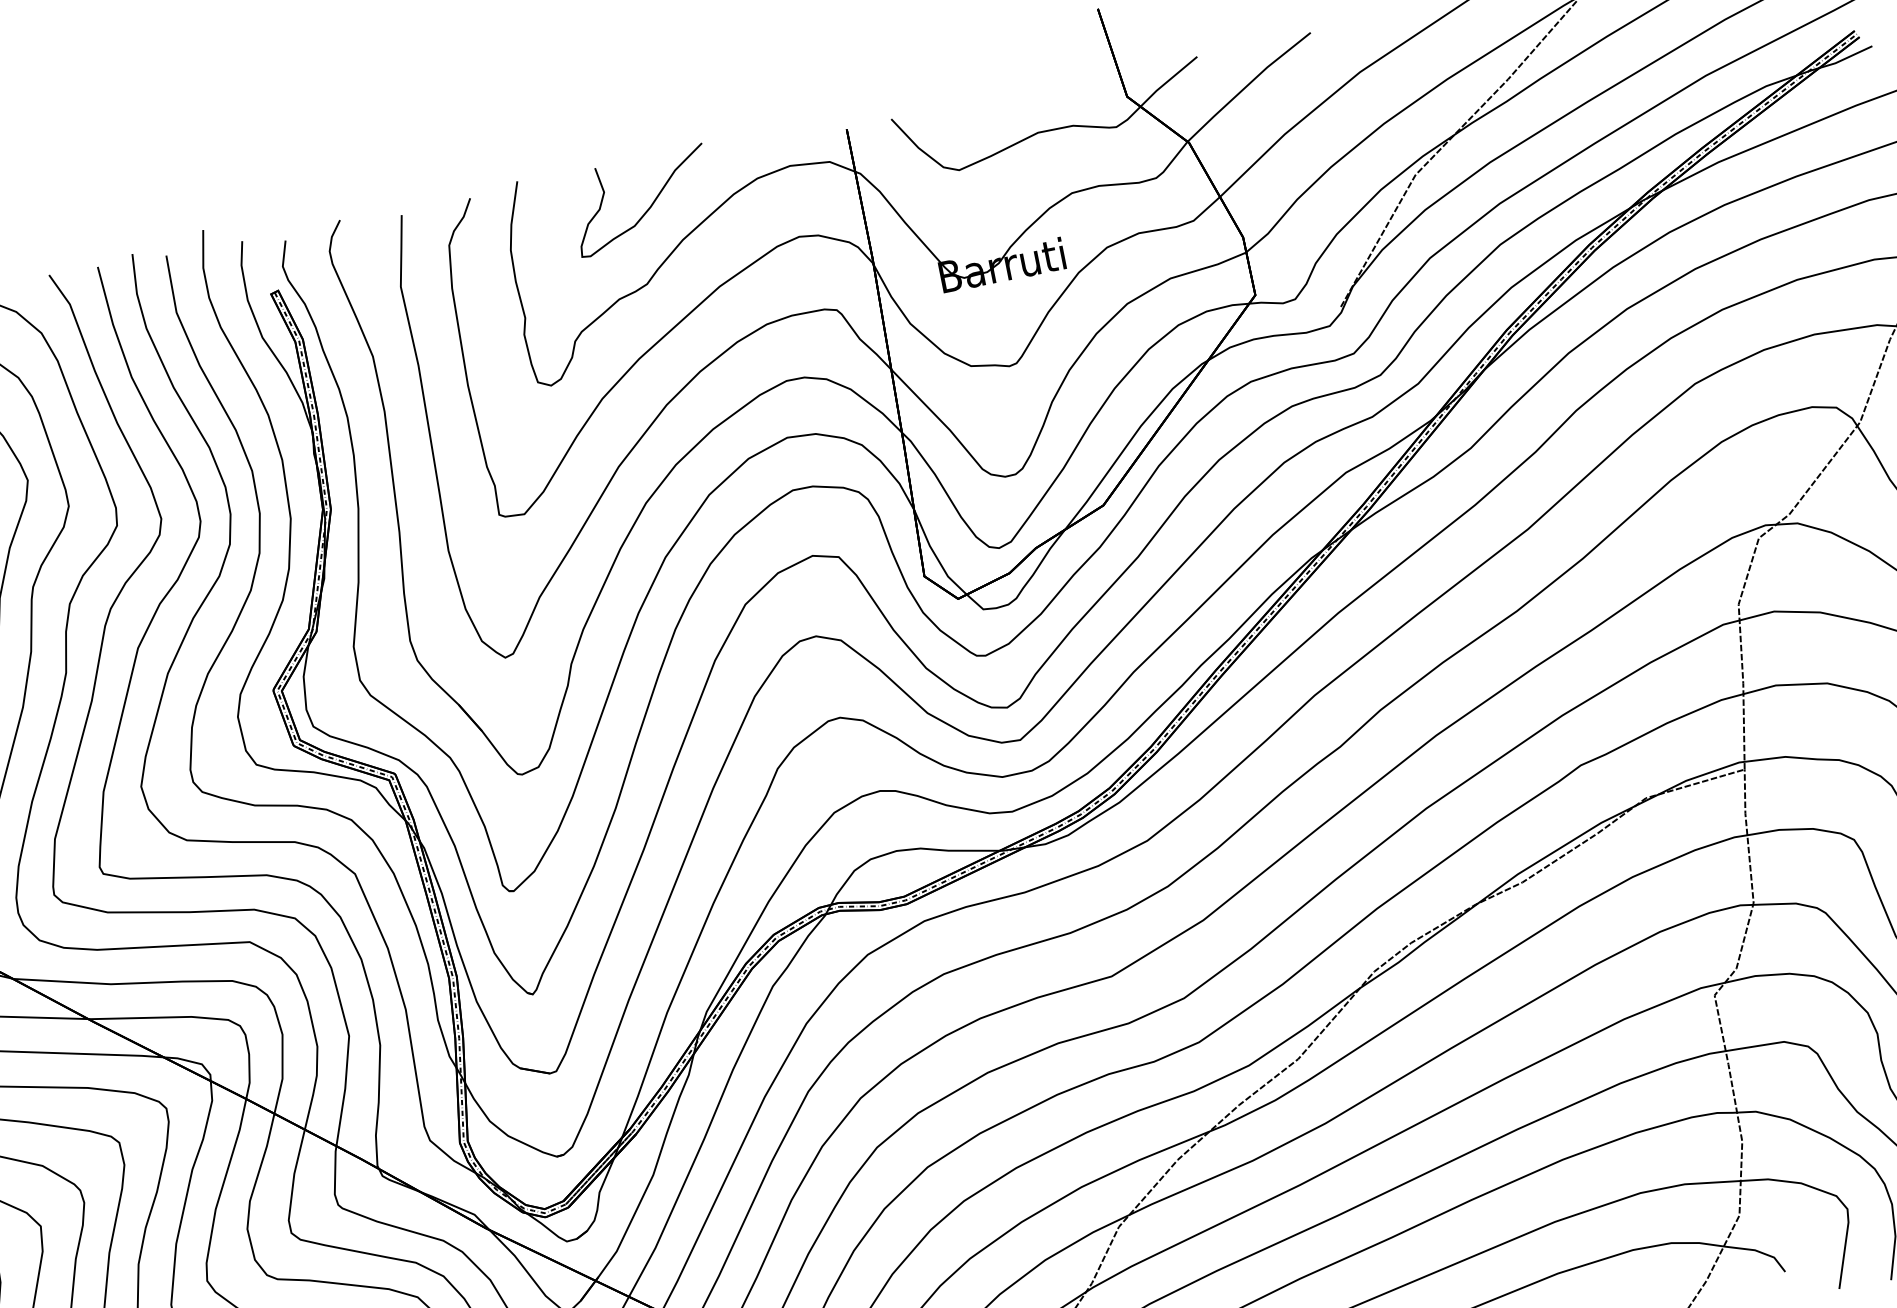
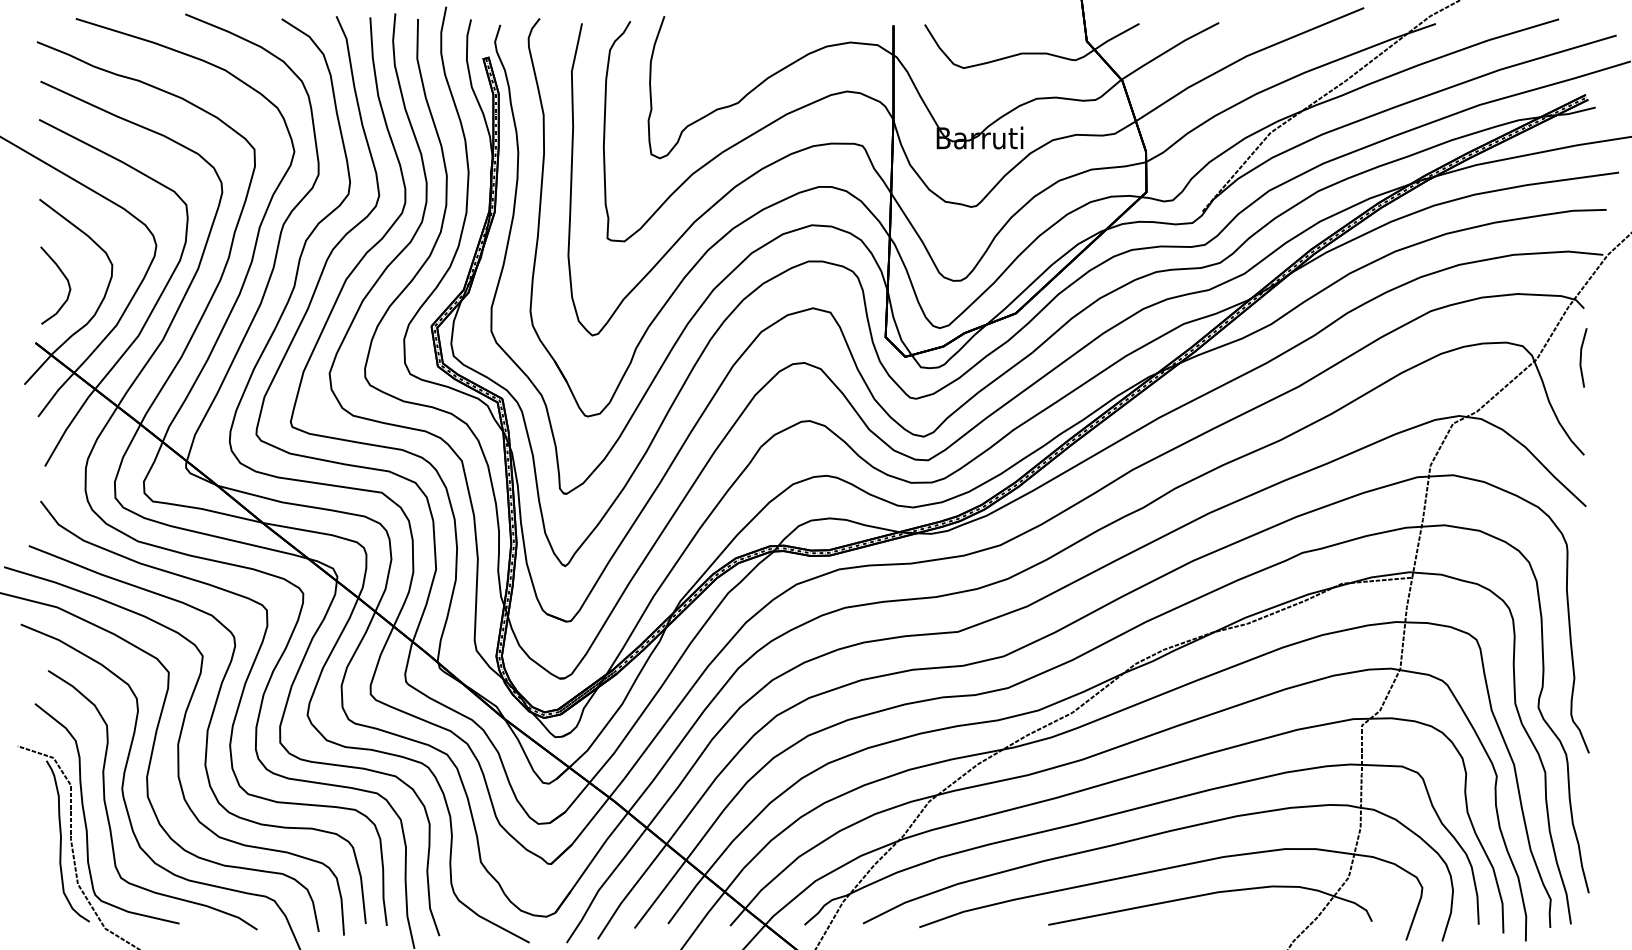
curve: (649, 205) -> (750, 50), removed

